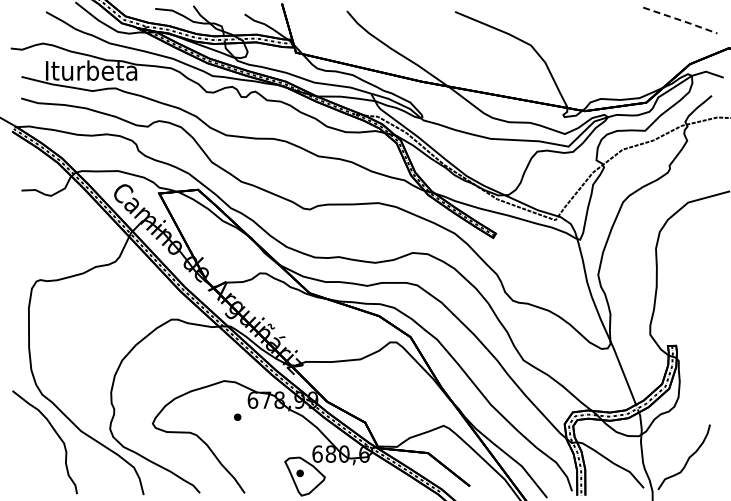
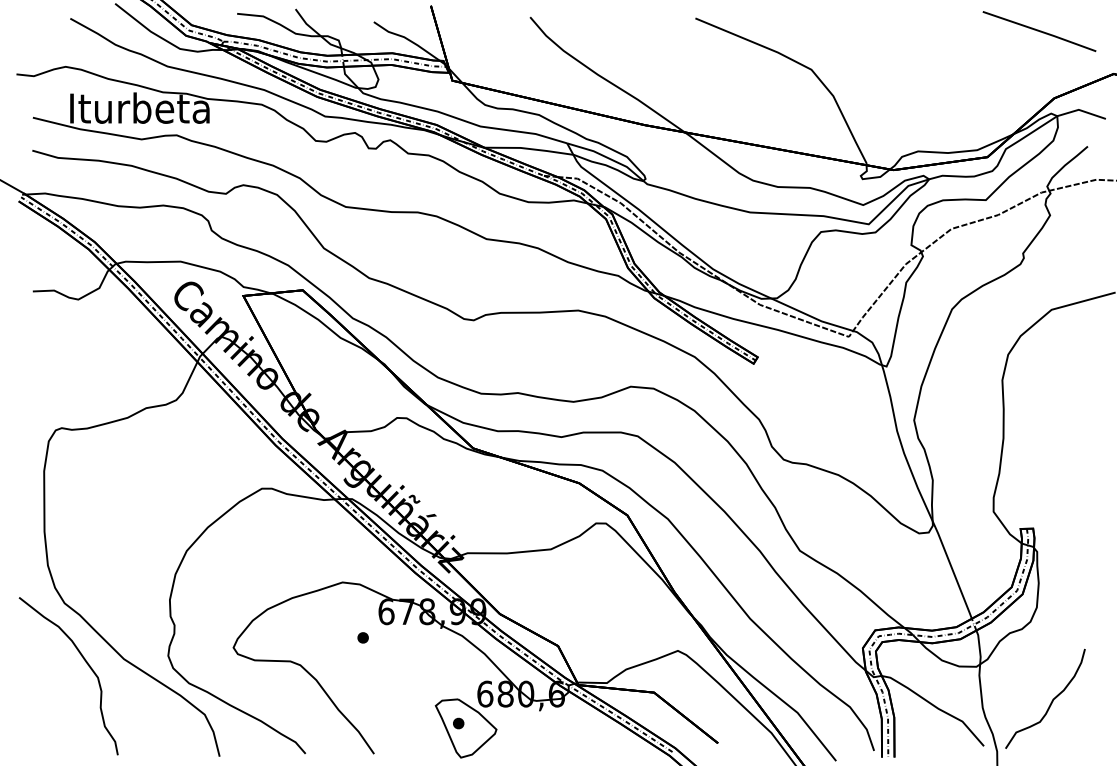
line: (681, 20) -> (1041, 31), dashed -> solid

